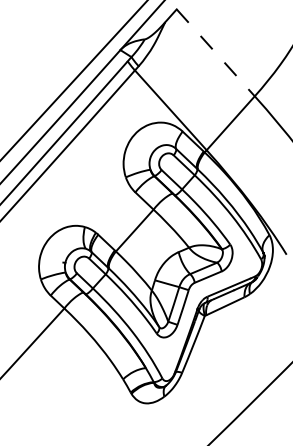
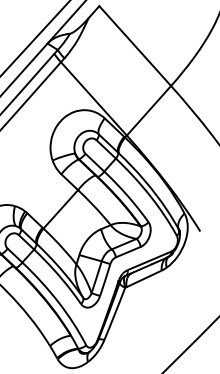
line: (216, 53) -> (135, 46), dashed -> solid

